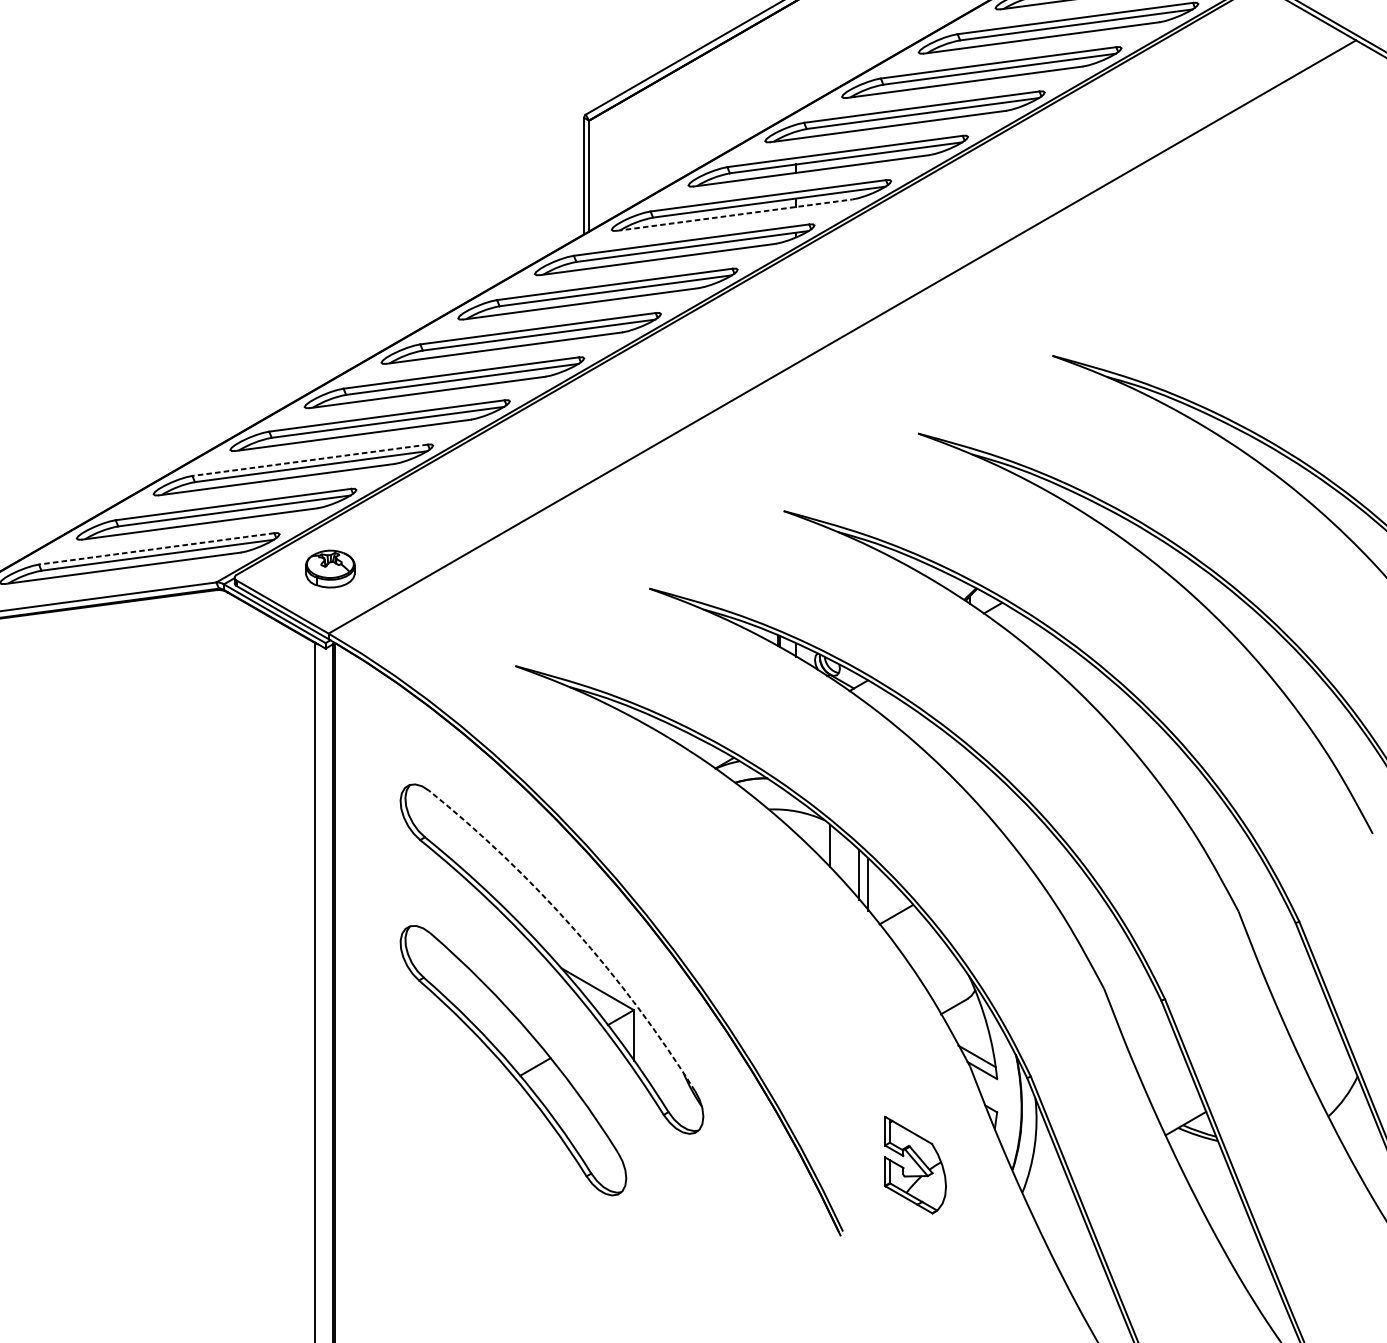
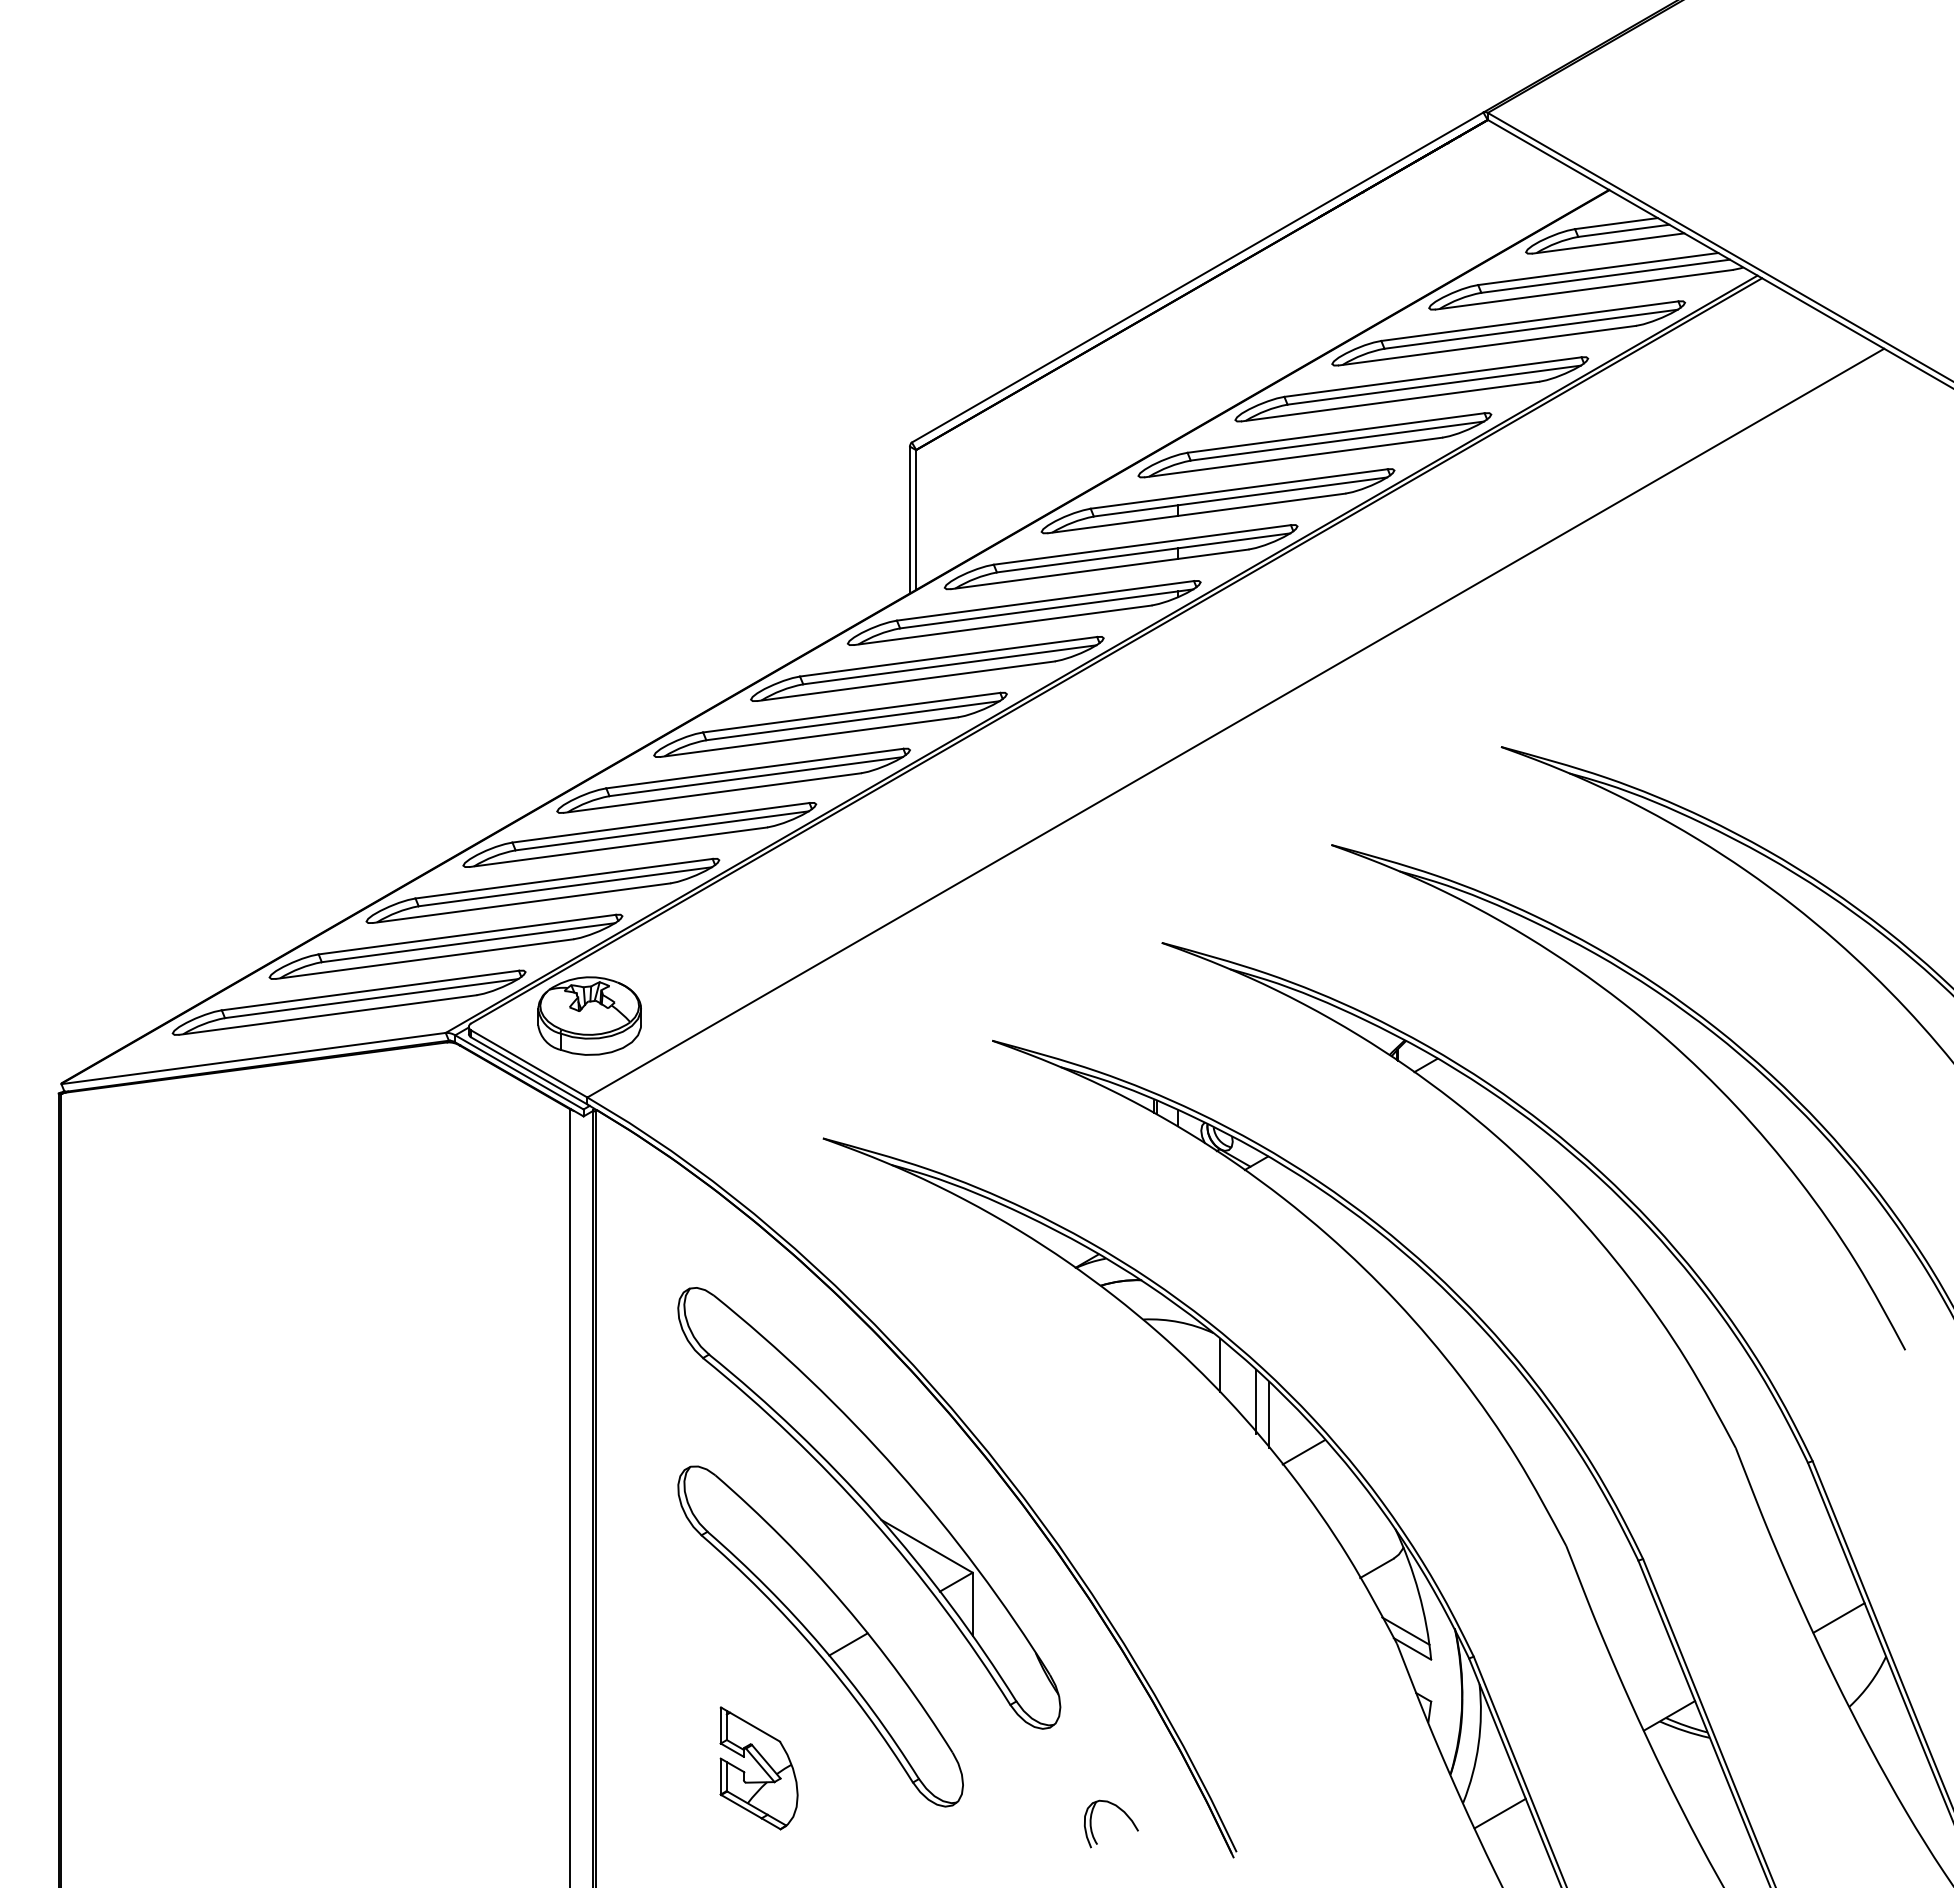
line: (734, 215) -> (1099, 569), dashed -> solid
line: (310, 460) -> (564, 878), dashed -> solid
line: (156, 548) -> (370, 990), dashed -> solid
part: (330, 568) -> (589, 1015), size x1.67
arc: (574, 929) -> (897, 1471), dashed -> solid
line: (1319, 1045) -> (1838, 1617), added
part: (915, 1165) -> (758, 1768), moved
part: (750, 1198) -> (1120, 1810), added
line: (1051, 1200) -> (1499, 1813), added

